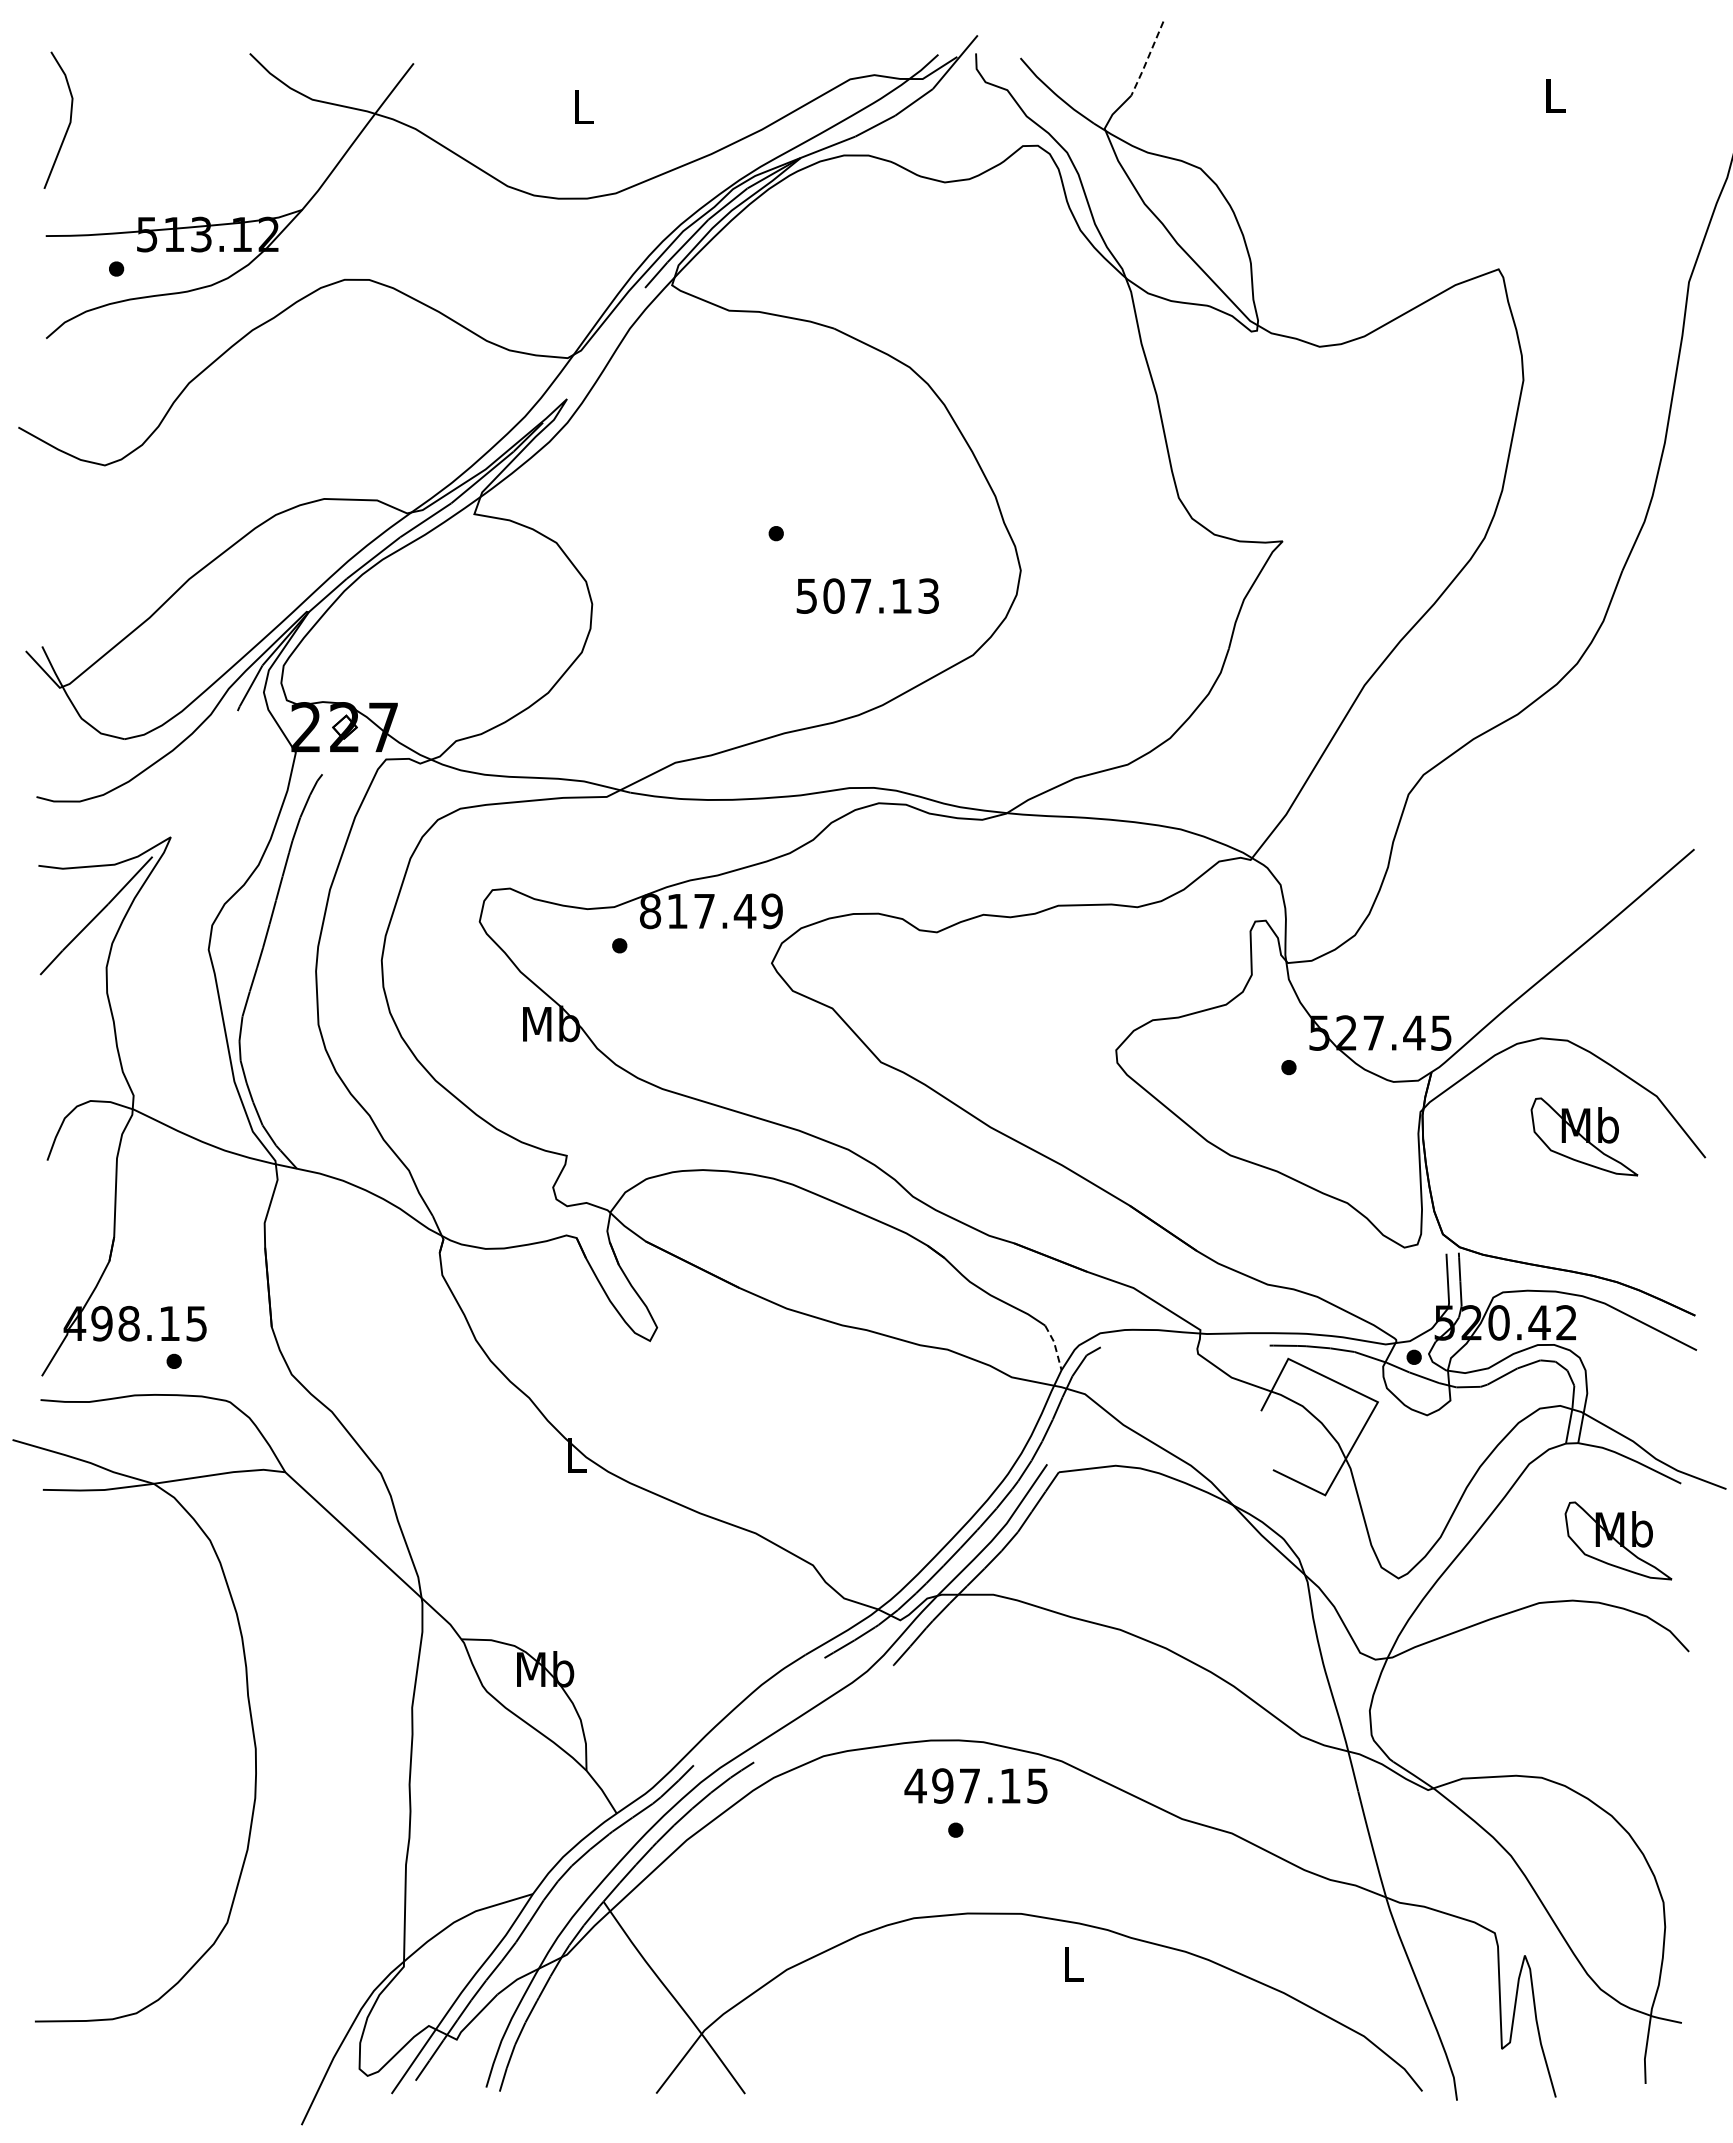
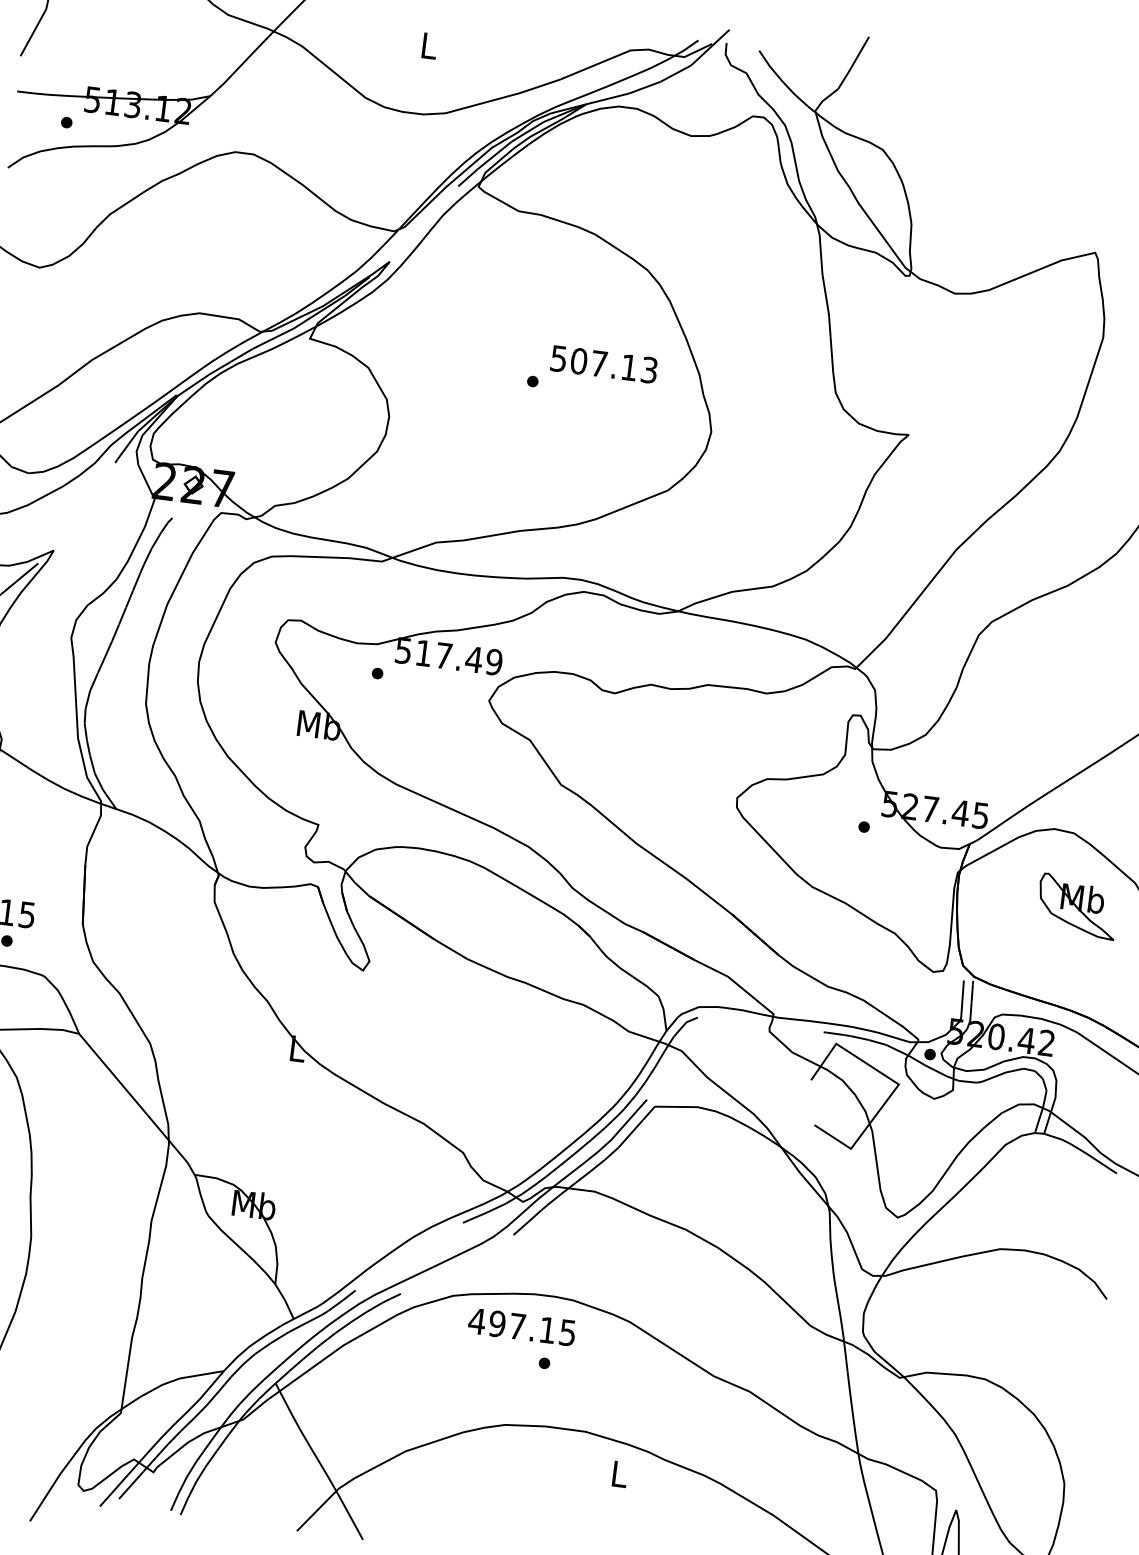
line: (1147, 60) -> (853, 64), dashed -> solid
text: (867, 595) -> (604, 364), moved
text: (650, 911) -> (403, 650), 817.49 -> 517.49
line: (1055, 1347) -> (664, 1013), dashed -> solid
part: (1618, 1540) -> (1064, 1210), removed
text: (975, 1785) -> (521, 1326), moved

